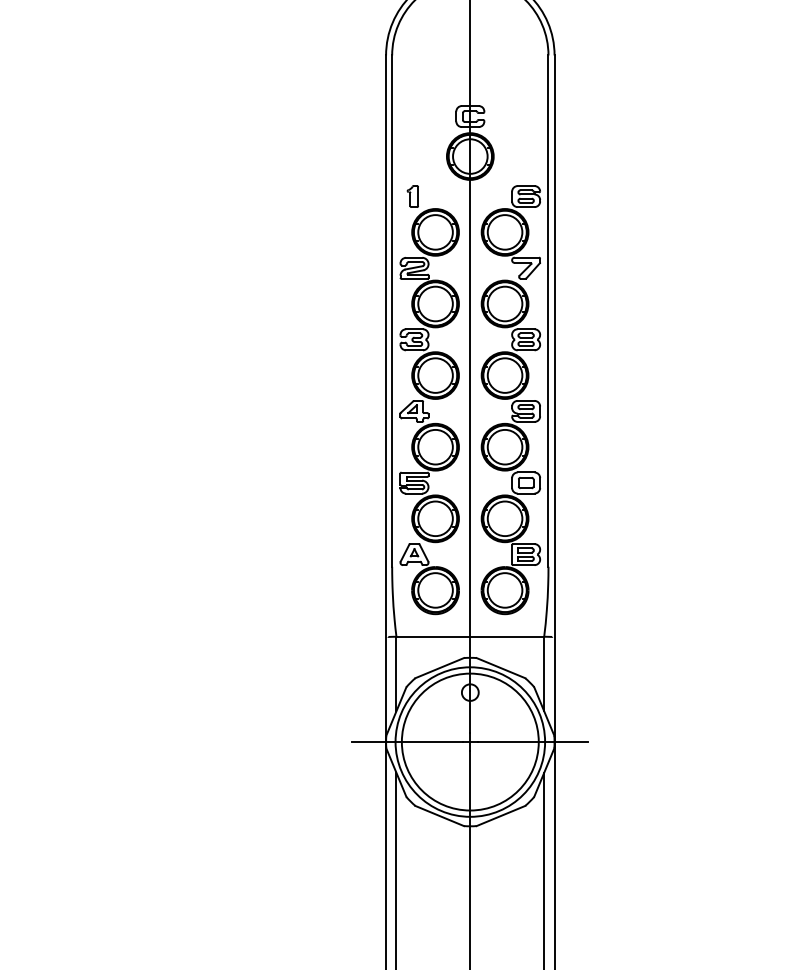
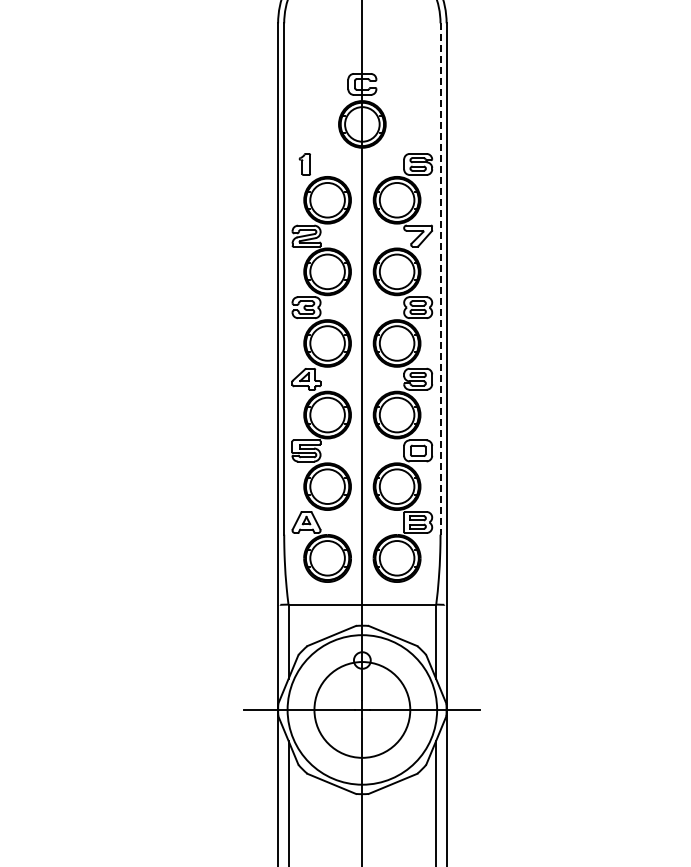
line: (548, 311) -> (440, 279), solid -> dashed
circle: (469, 741) -> (361, 709), size x0.7

